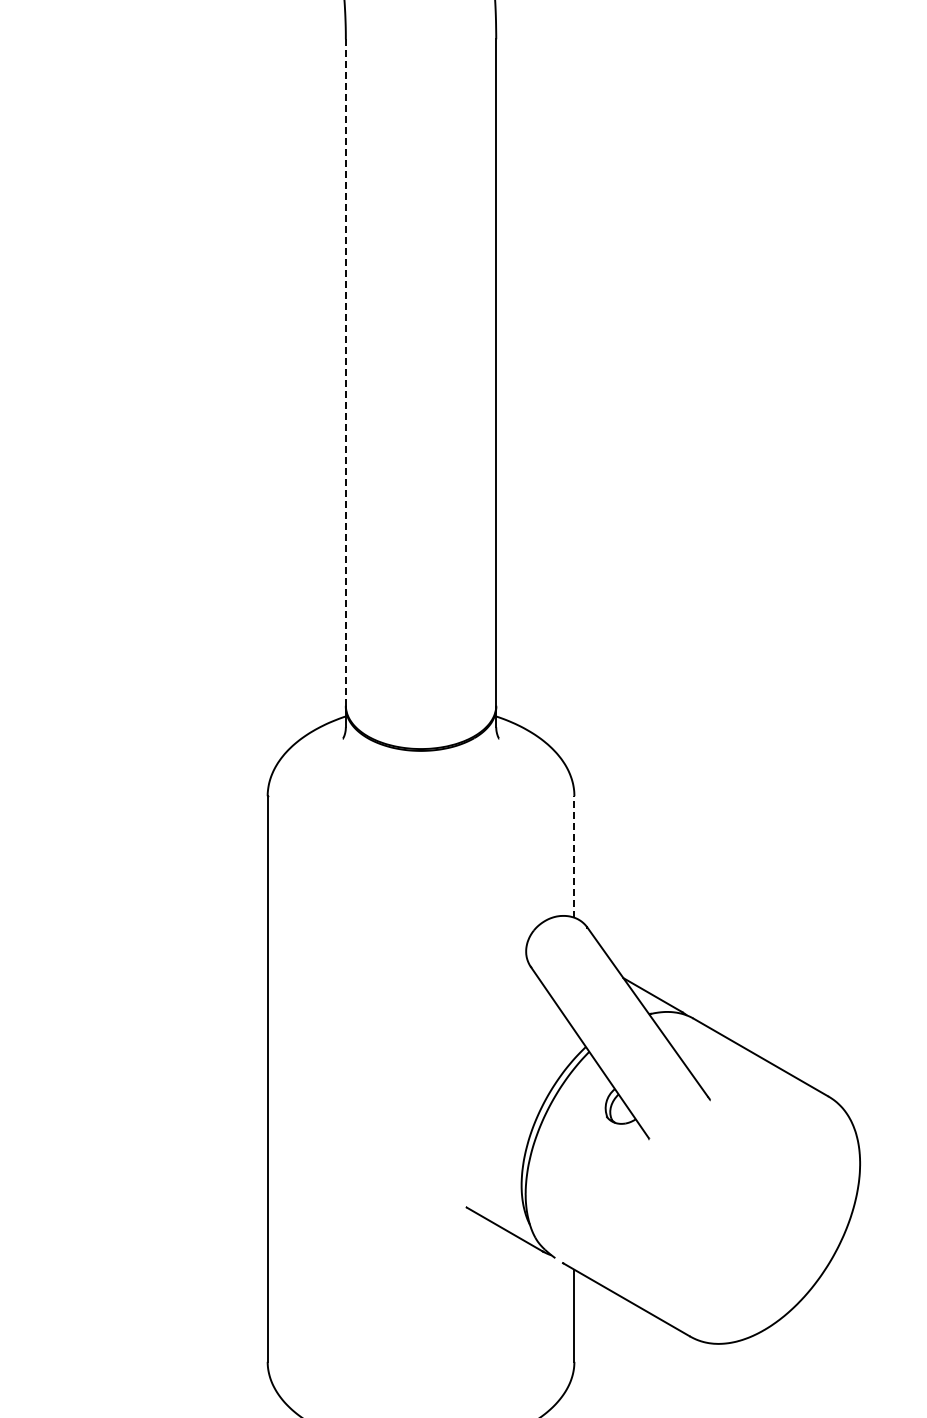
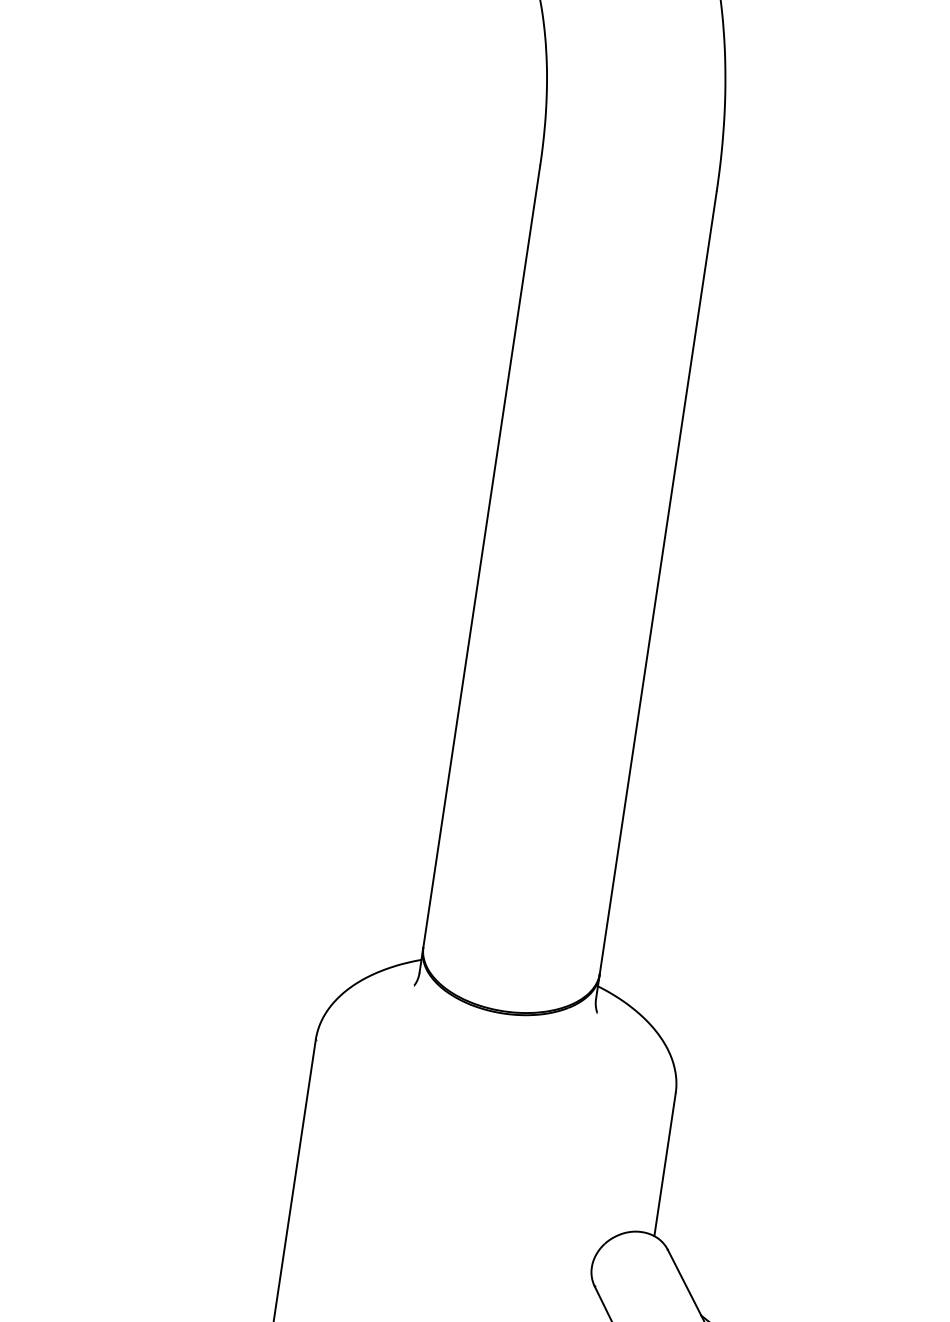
line: (345, 372) -> (481, 556), dashed -> solid
line: (574, 856) -> (665, 1164), dashed -> solid

